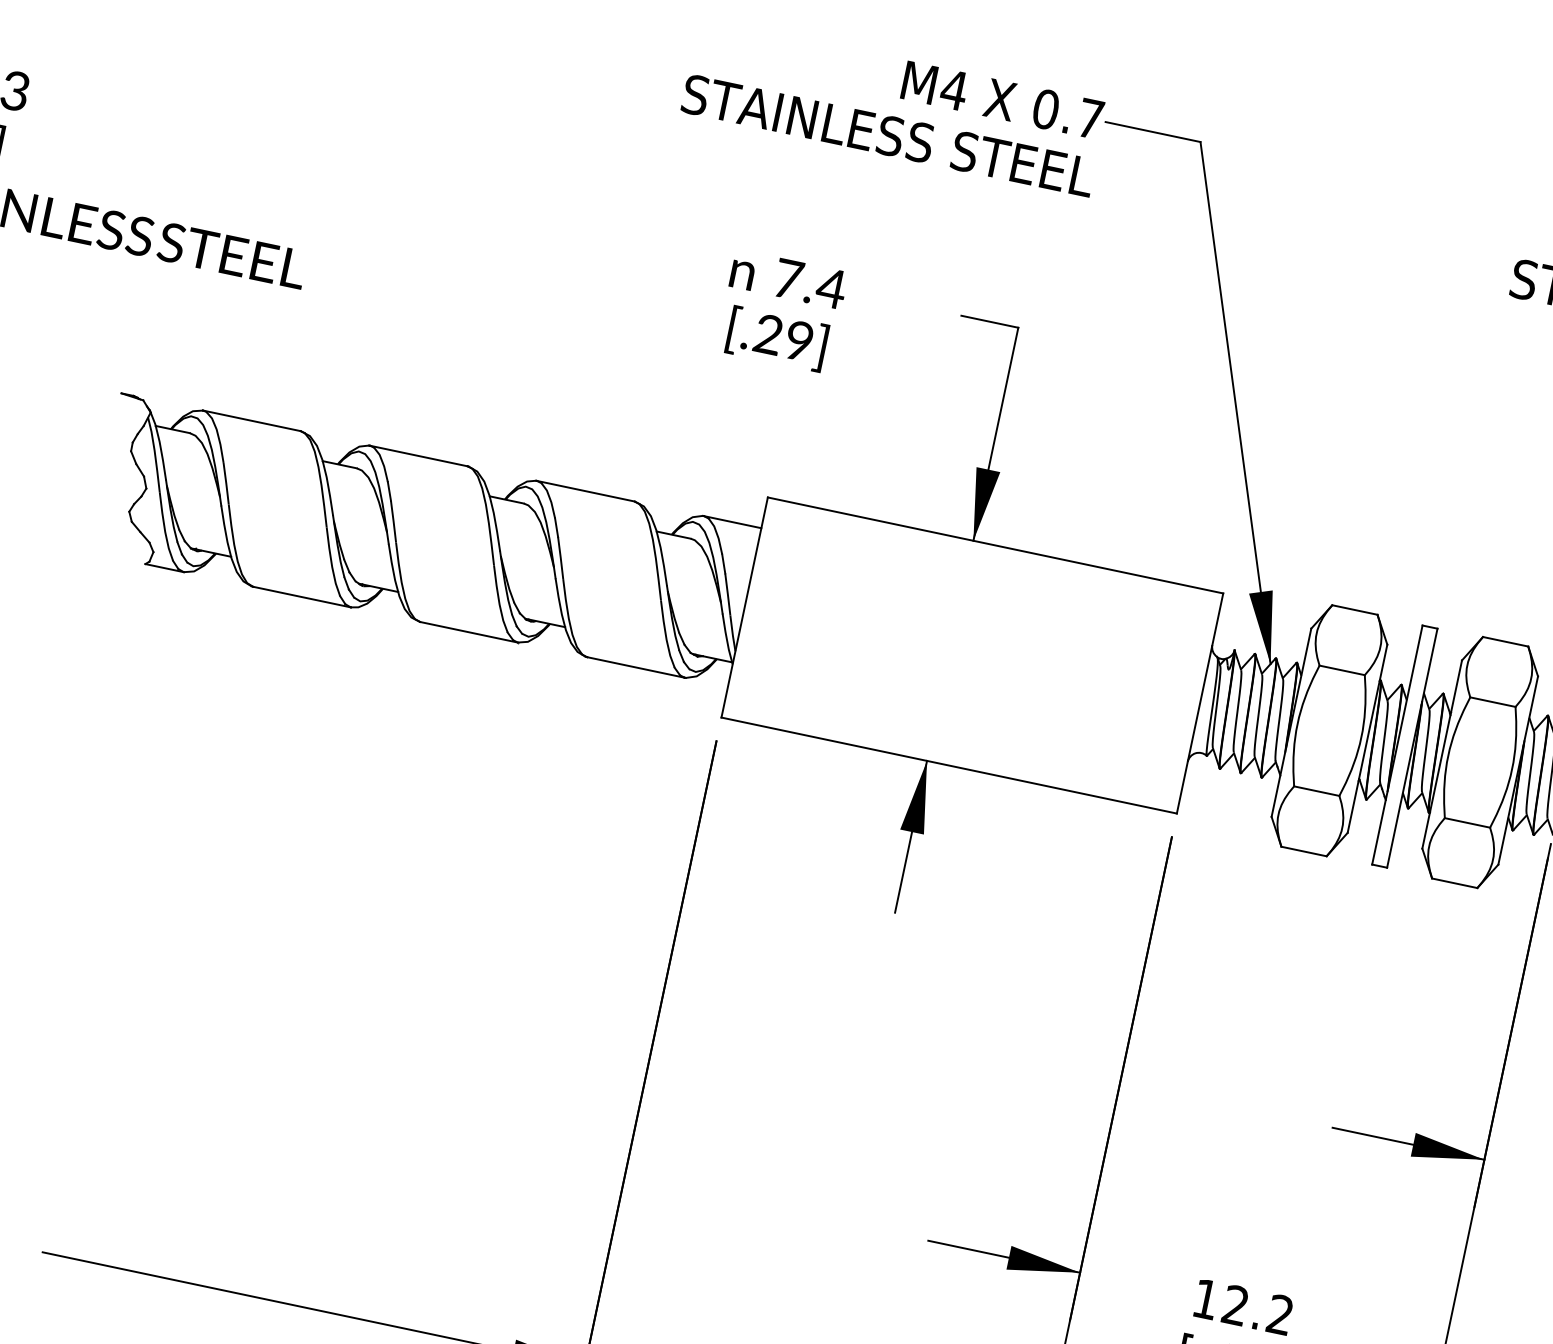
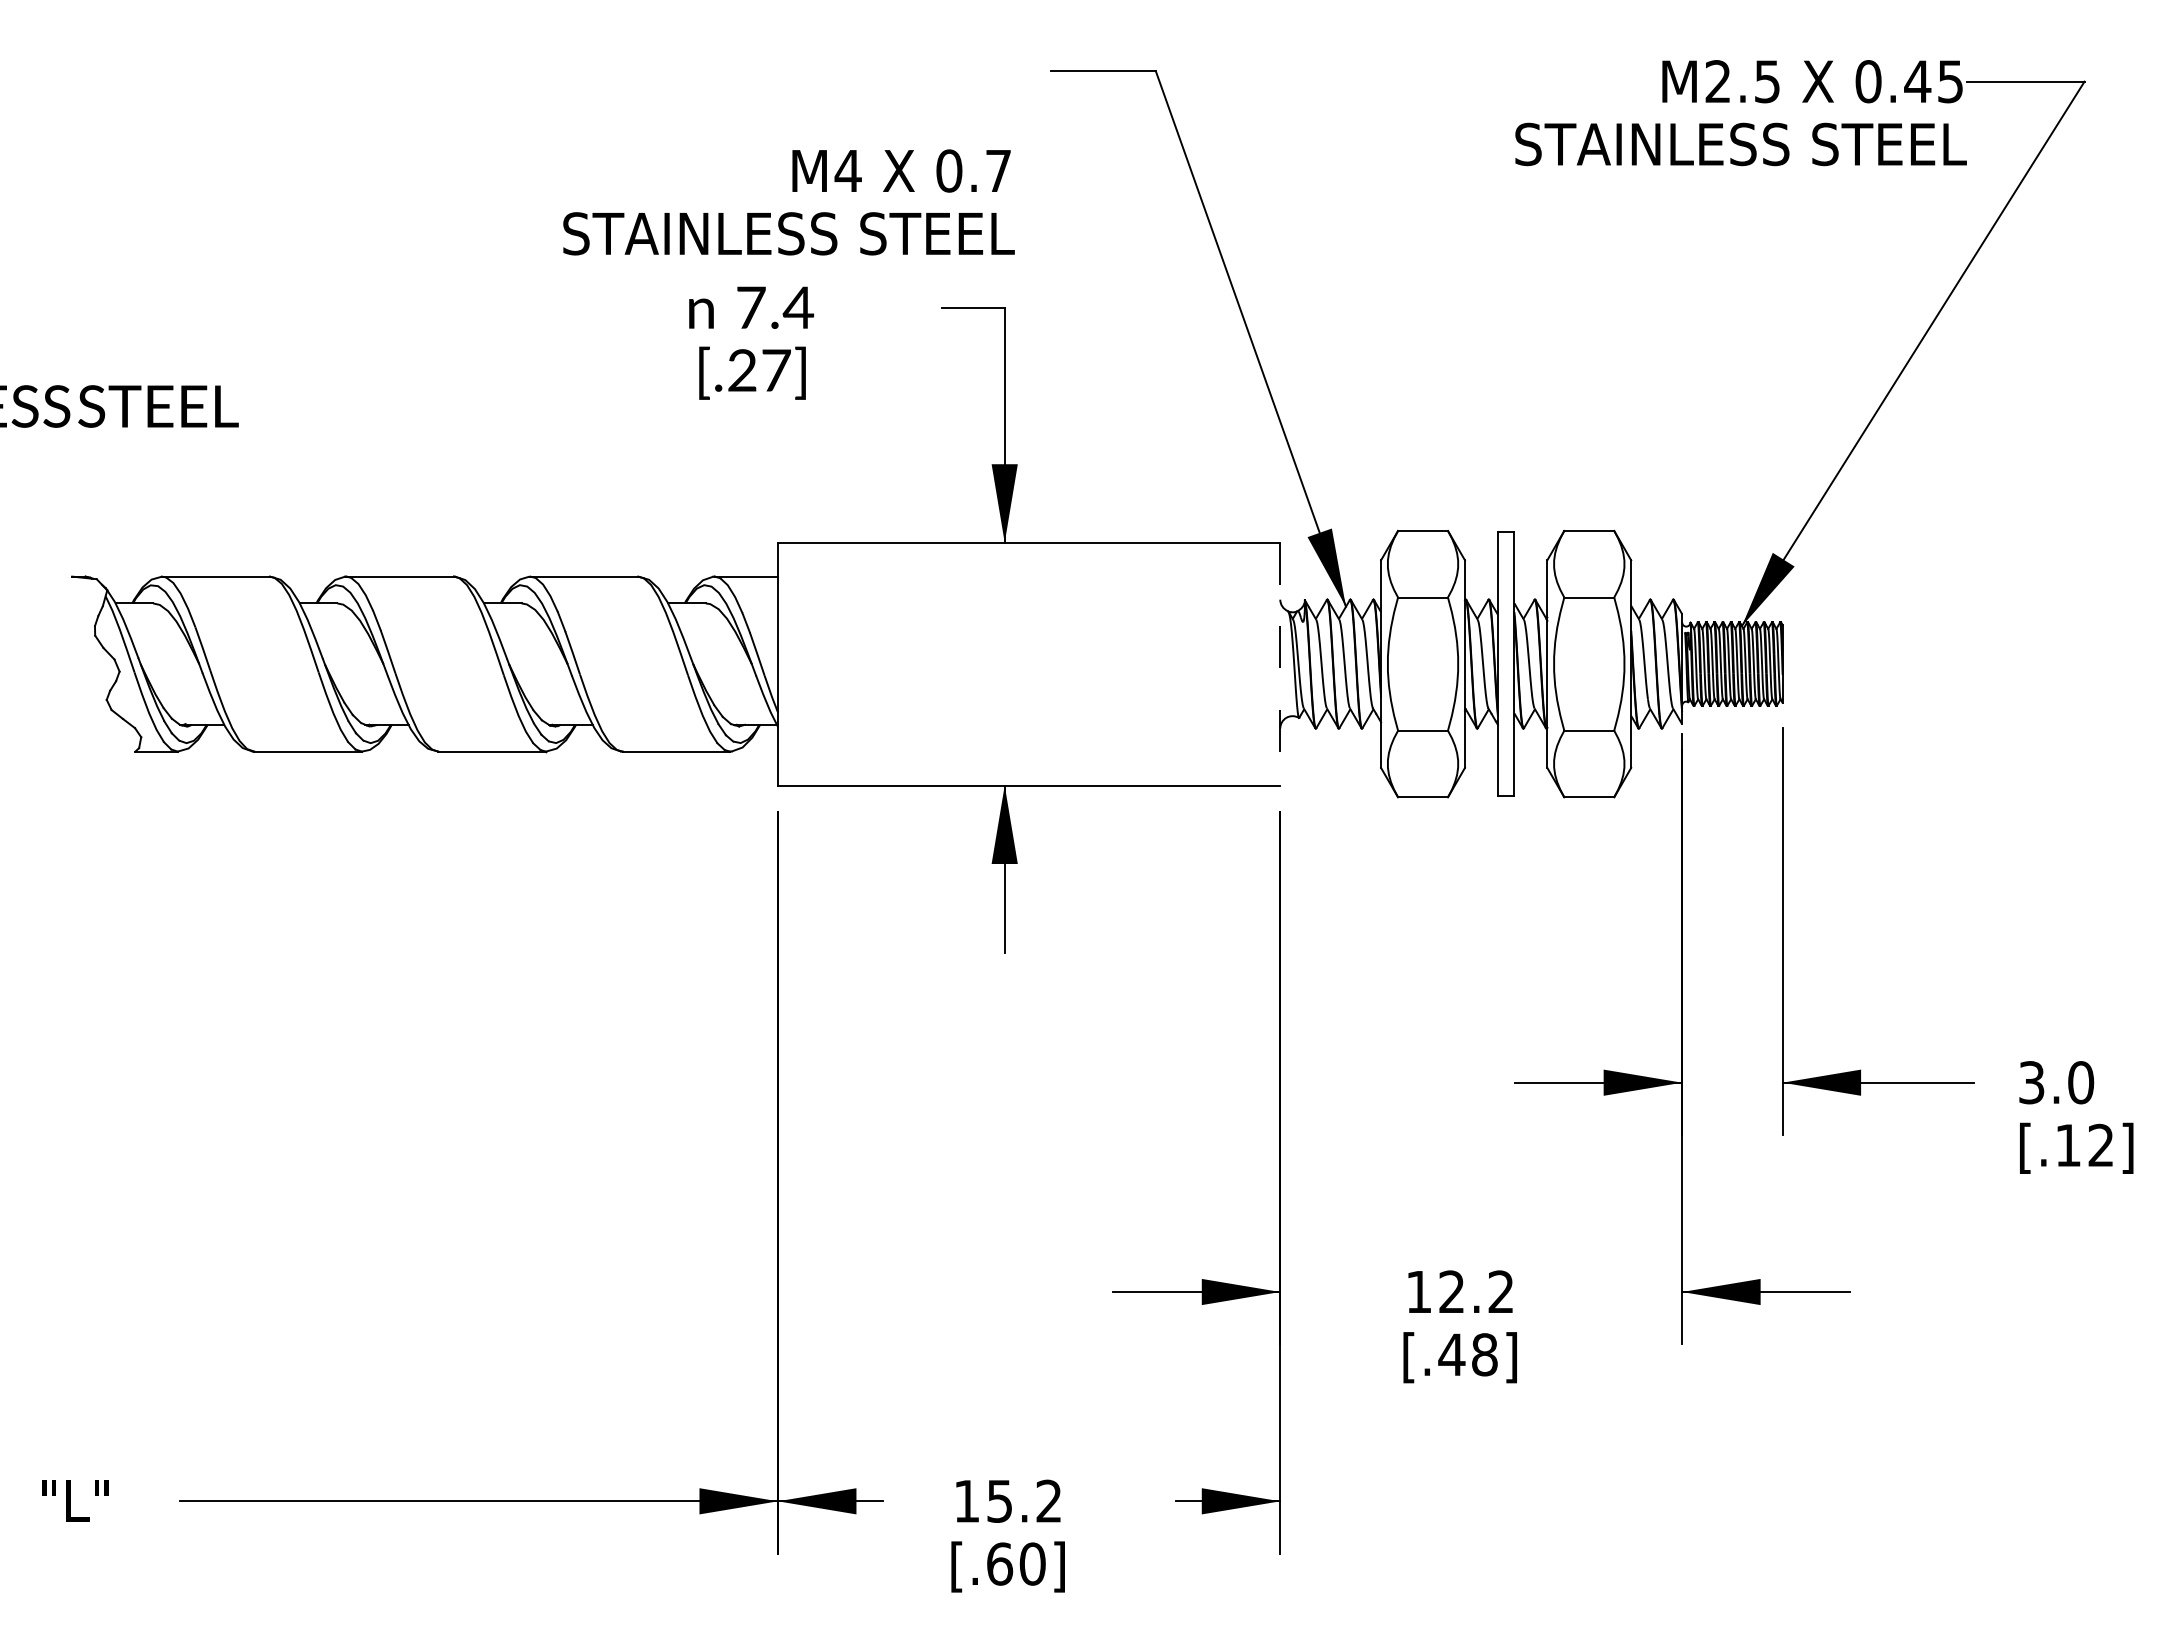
text: (894, 107) -> (788, 202), moved
text: (799, 341) -> (776, 370), [.29] -> [.27]
line: (1200, 703) -> (1280, 664), solid -> dashed

